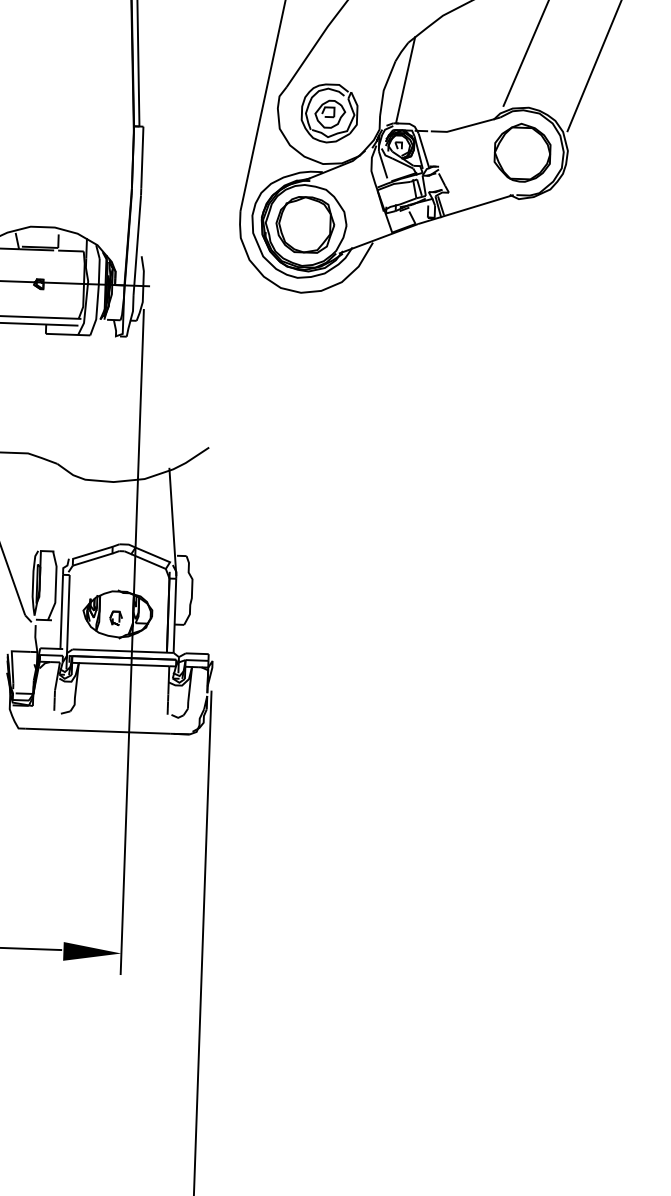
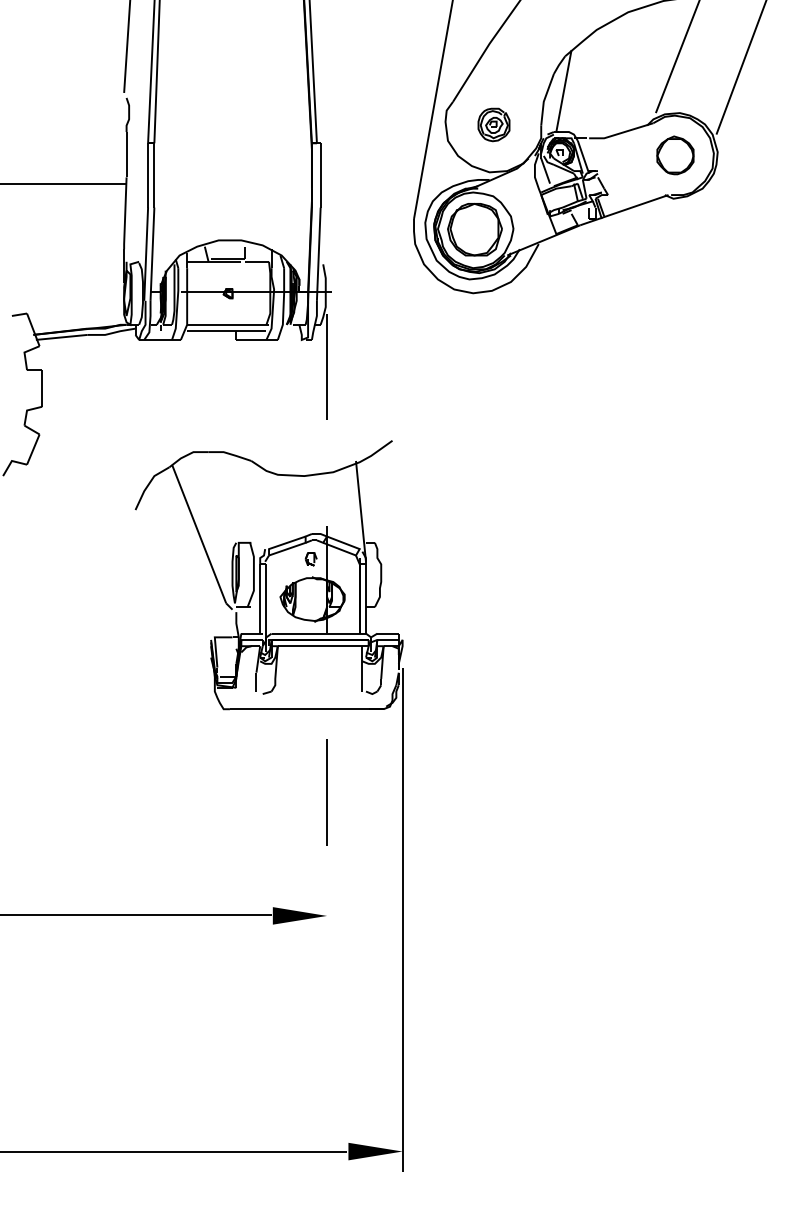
part: (329, 112) -> (493, 124), size x0.6
part: (522, 152) -> (675, 155), size x0.7
part: (115, 618) -> (310, 559), moved
line: (132, 642) -> (327, 625), solid -> dashed

